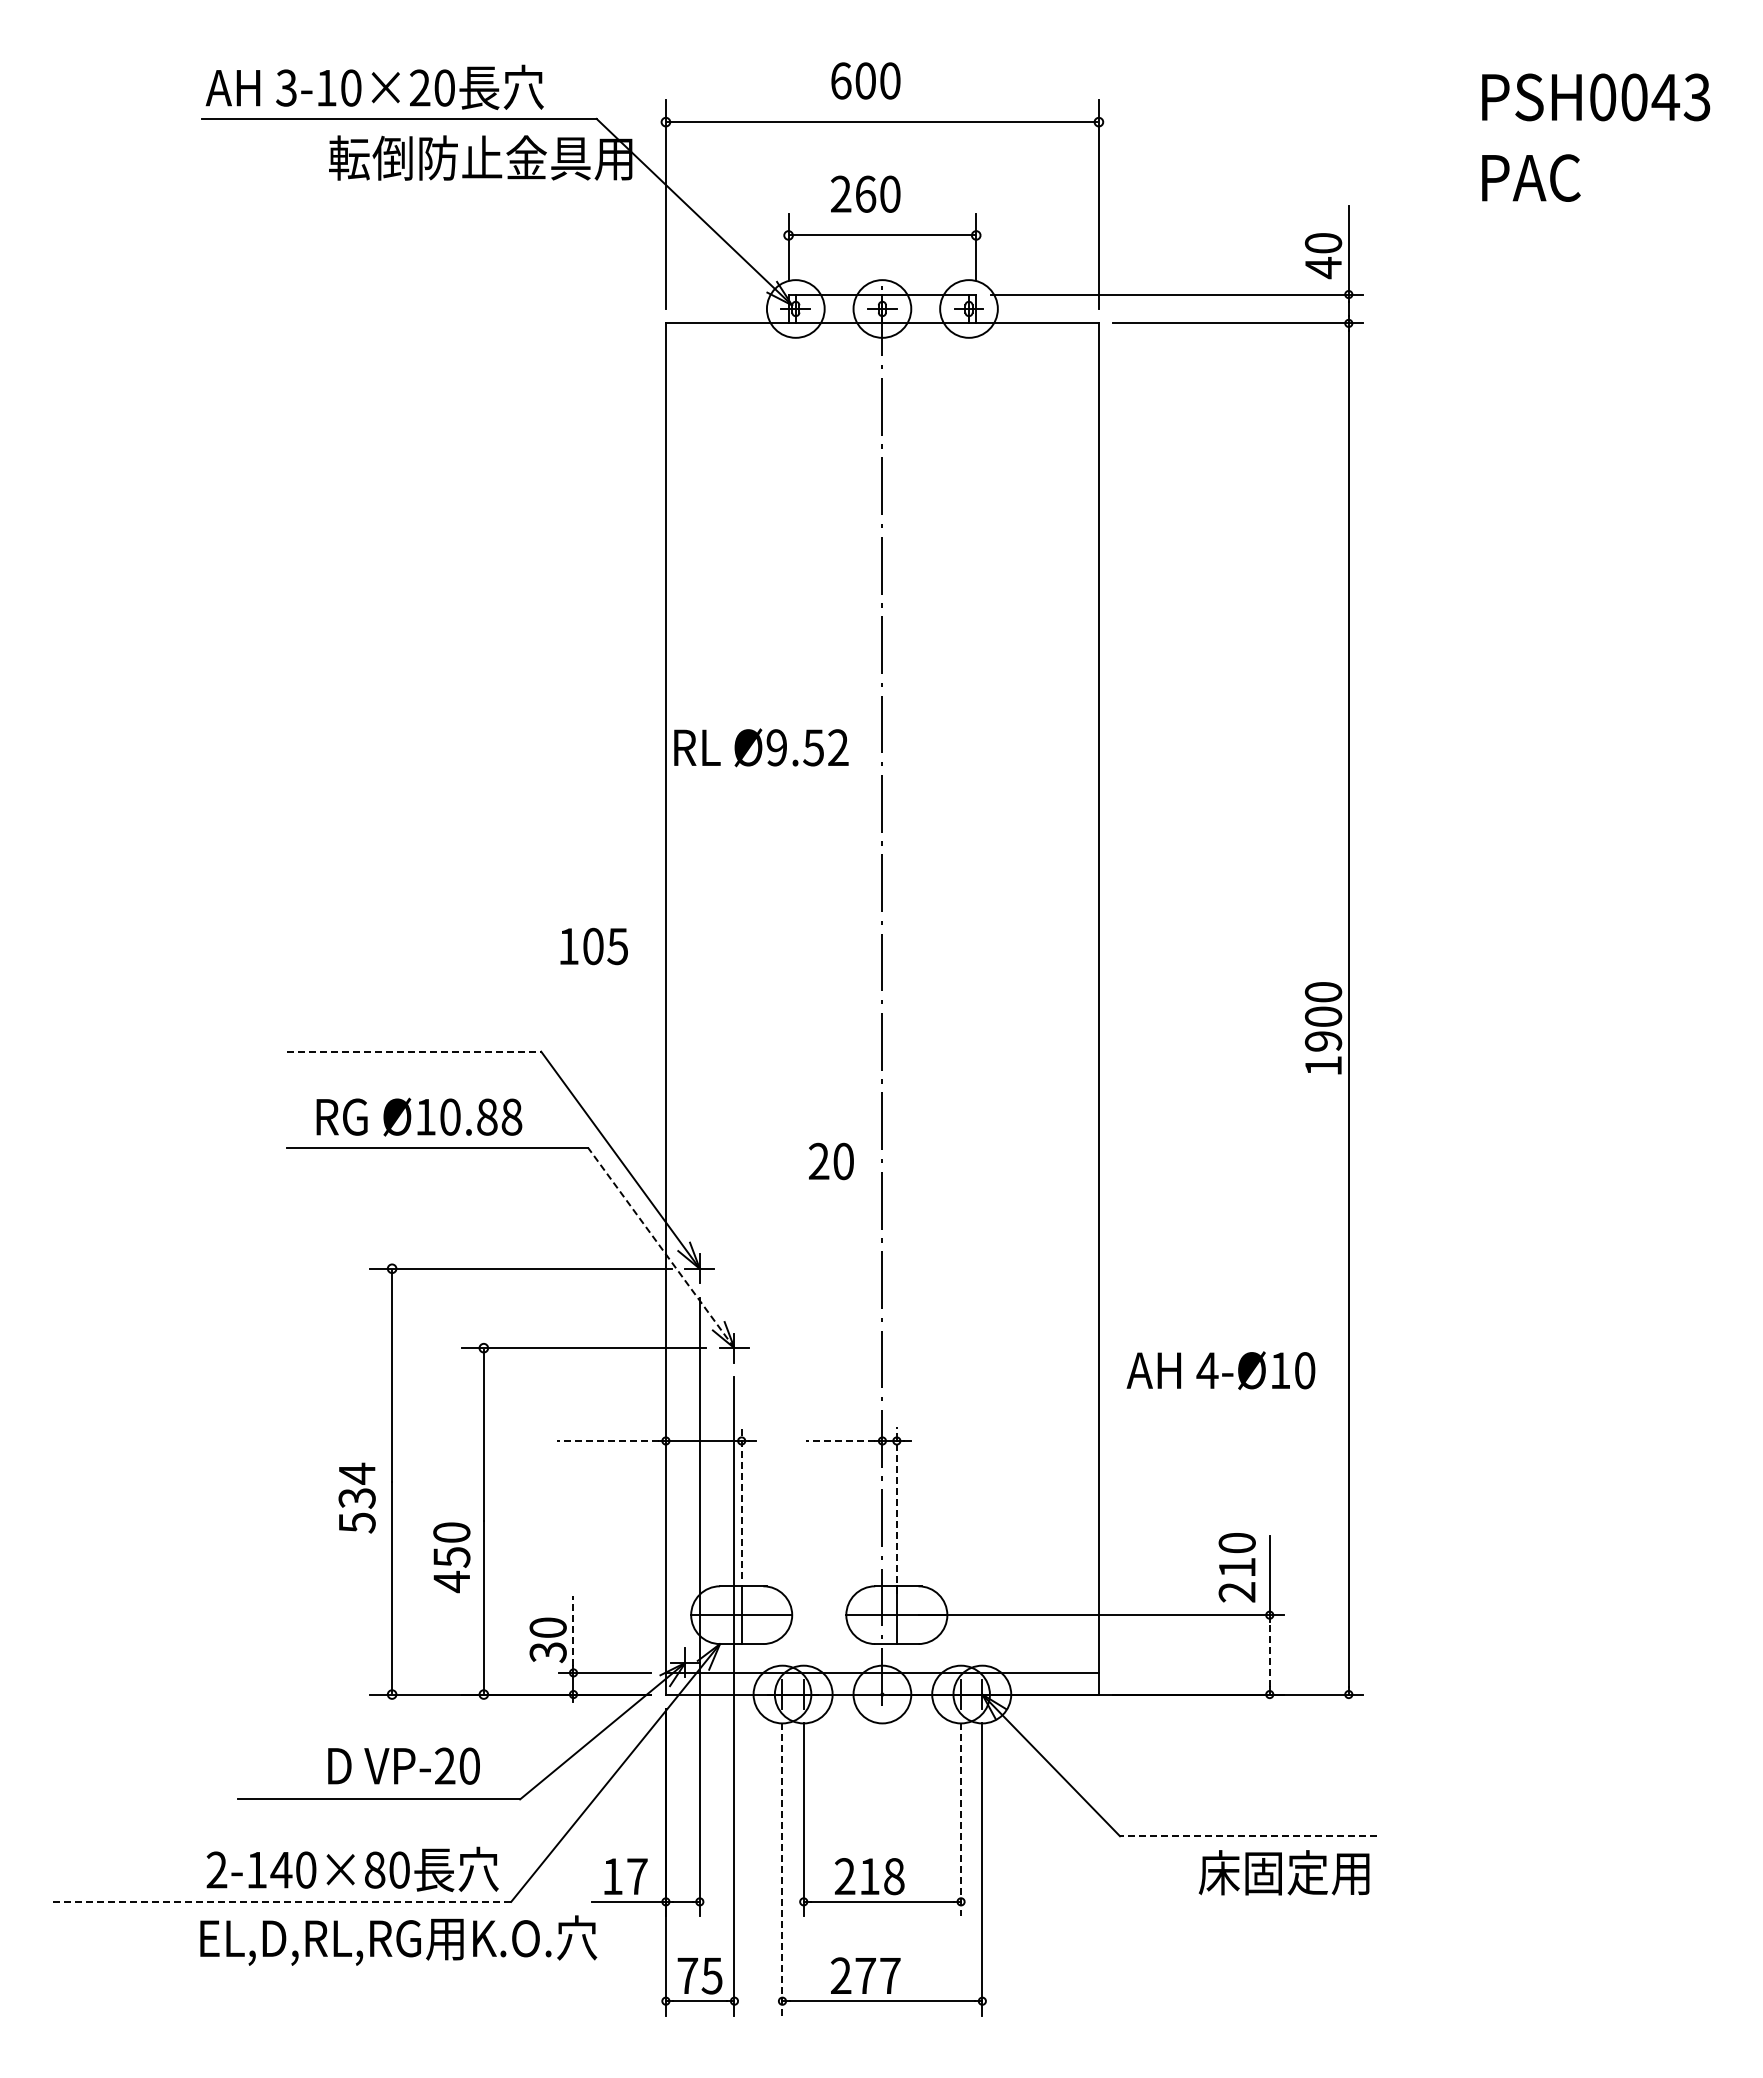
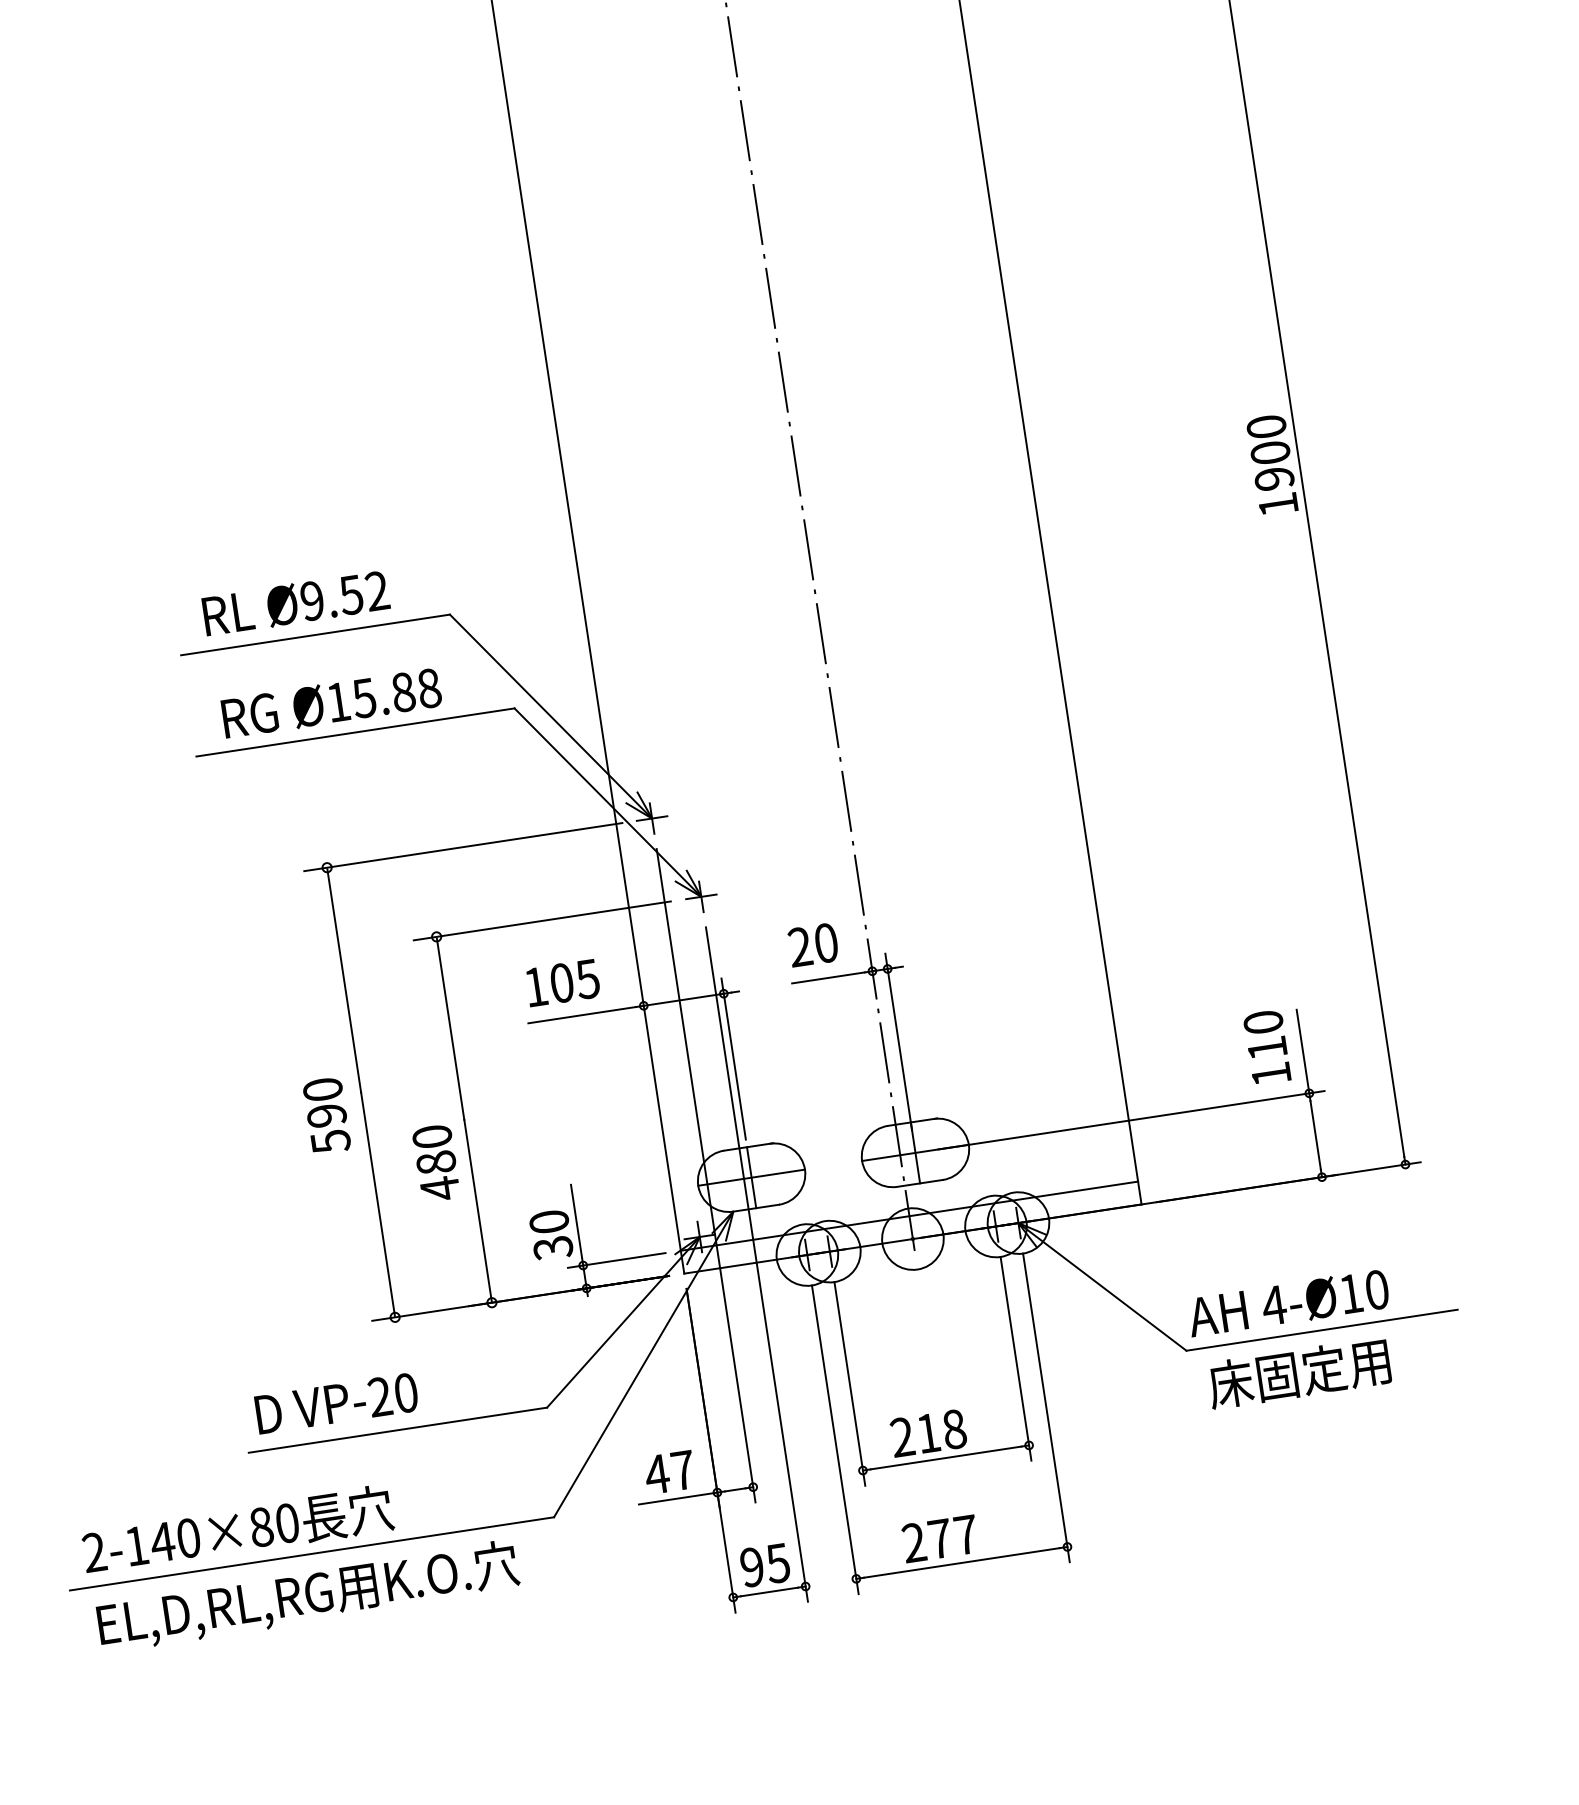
text: (761, 747) -> (296, 603), moved
text: (593, 946) -> (562, 983), moved
line: (414, 1051) -> (316, 634), dashed -> solid
text: (449, 1116) -> (363, 697), Ø10.88 -> Ø15.88
text: (831, 1161) -> (813, 945), moved
line: (660, 1247) -> (607, 802), dashed -> solid
text: (1220, 1370) -> (1287, 1303), moved
line: (607, 1441) -> (582, 1015), dashed -> solid
line: (840, 1441) -> (828, 978), dashed -> solid
text: (356, 1485) -> (324, 1102), 534 -> 590
line: (741, 1502) -> (733, 1058), dashed -> solid
line: (896, 1509) -> (898, 1041), dashed -> solid
text: (451, 1557) -> (435, 1163), 450 -> 480
text: (1236, 1592) -> (1270, 1074), 210 -> 110
line: (573, 1631) -> (576, 1221), dashed -> solid
line: (1269, 1654) -> (1315, 1134), dashed -> solid
text: (403, 1765) -> (336, 1402), moved
line: (961, 1820) -> (1016, 1359), dashed -> solid
line: (1247, 1836) -> (1321, 1330), dashed -> solid
text: (352, 1869) -> (237, 1530), moved
line: (782, 1870) -> (835, 1440), dashed -> solid
text: (1283, 1872) -> (1298, 1372), moved
text: (612, 1876) -> (656, 1474), 17 -> 47
line: (282, 1901) -> (312, 1553), dashed -> solid
text: (398, 1940) -> (308, 1596), moved
text: (687, 1975) -> (751, 1566), 75 -> 95

